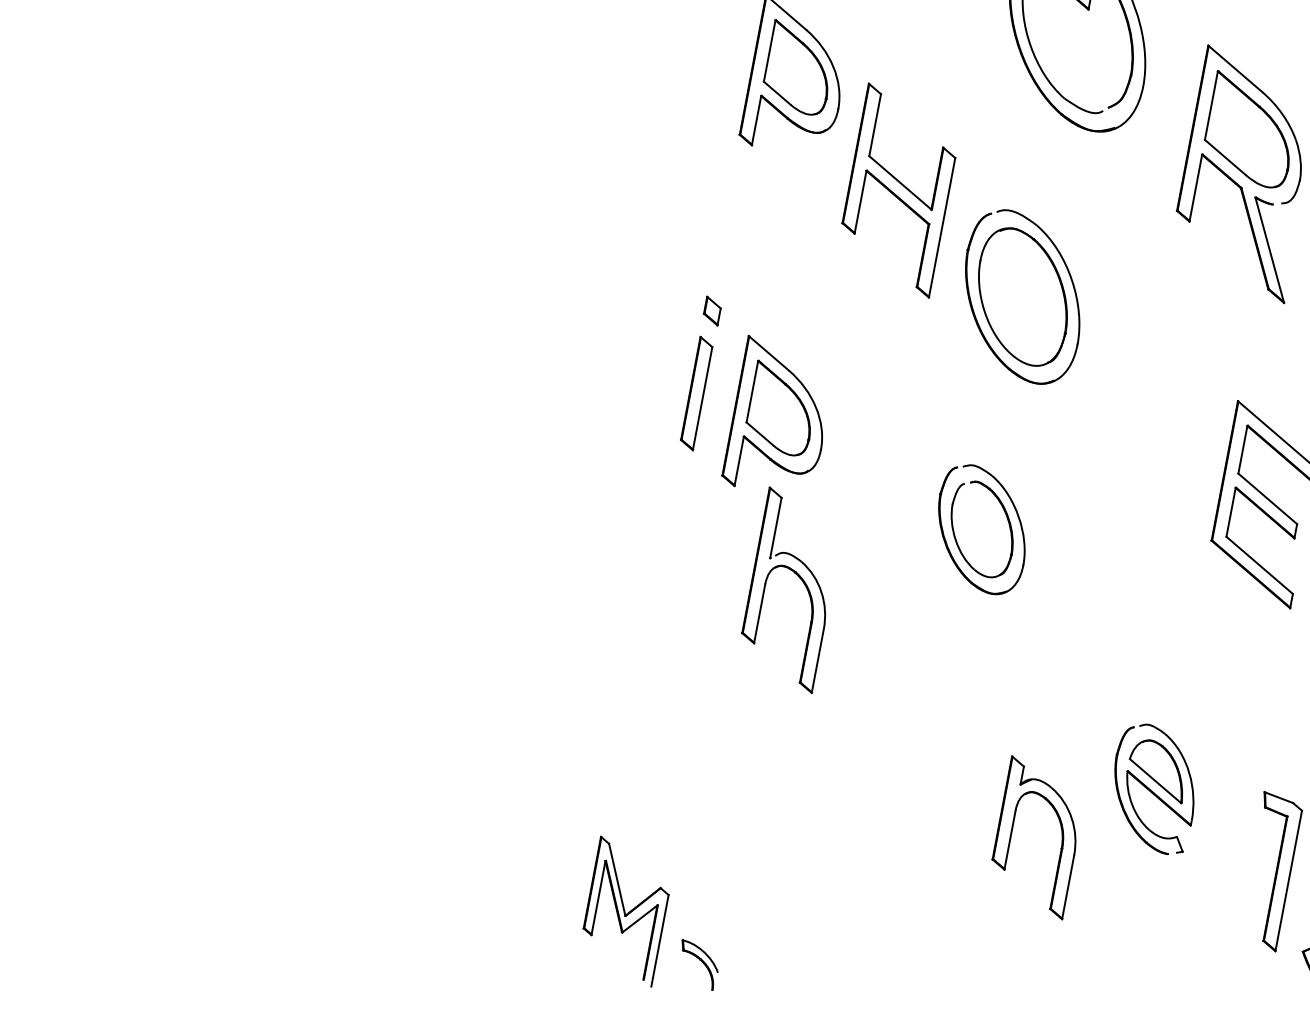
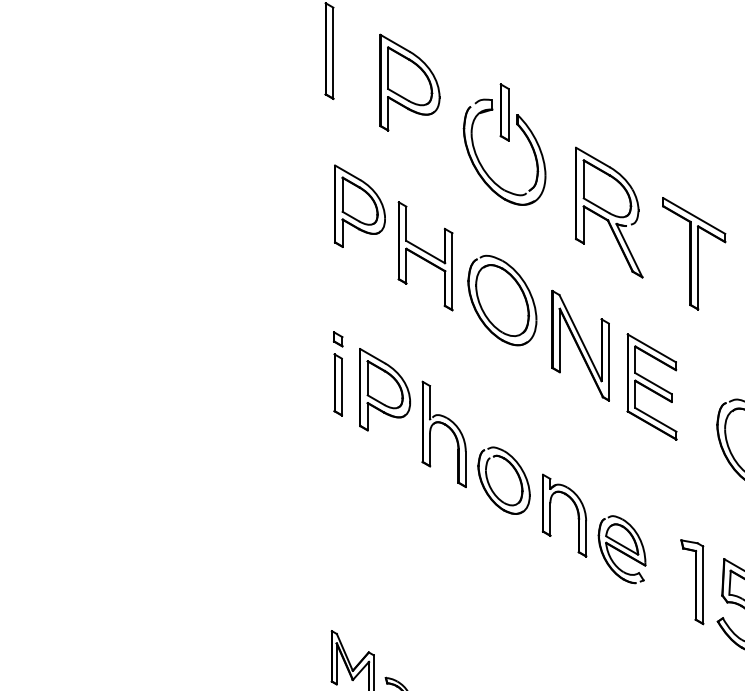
part: (1148, 405) -> (580, 345), added
part: (956, 537) -> (491, 487), moved
part: (800, 581) -> (448, 428), moved
part: (1060, 832) -> (576, 510), moved

